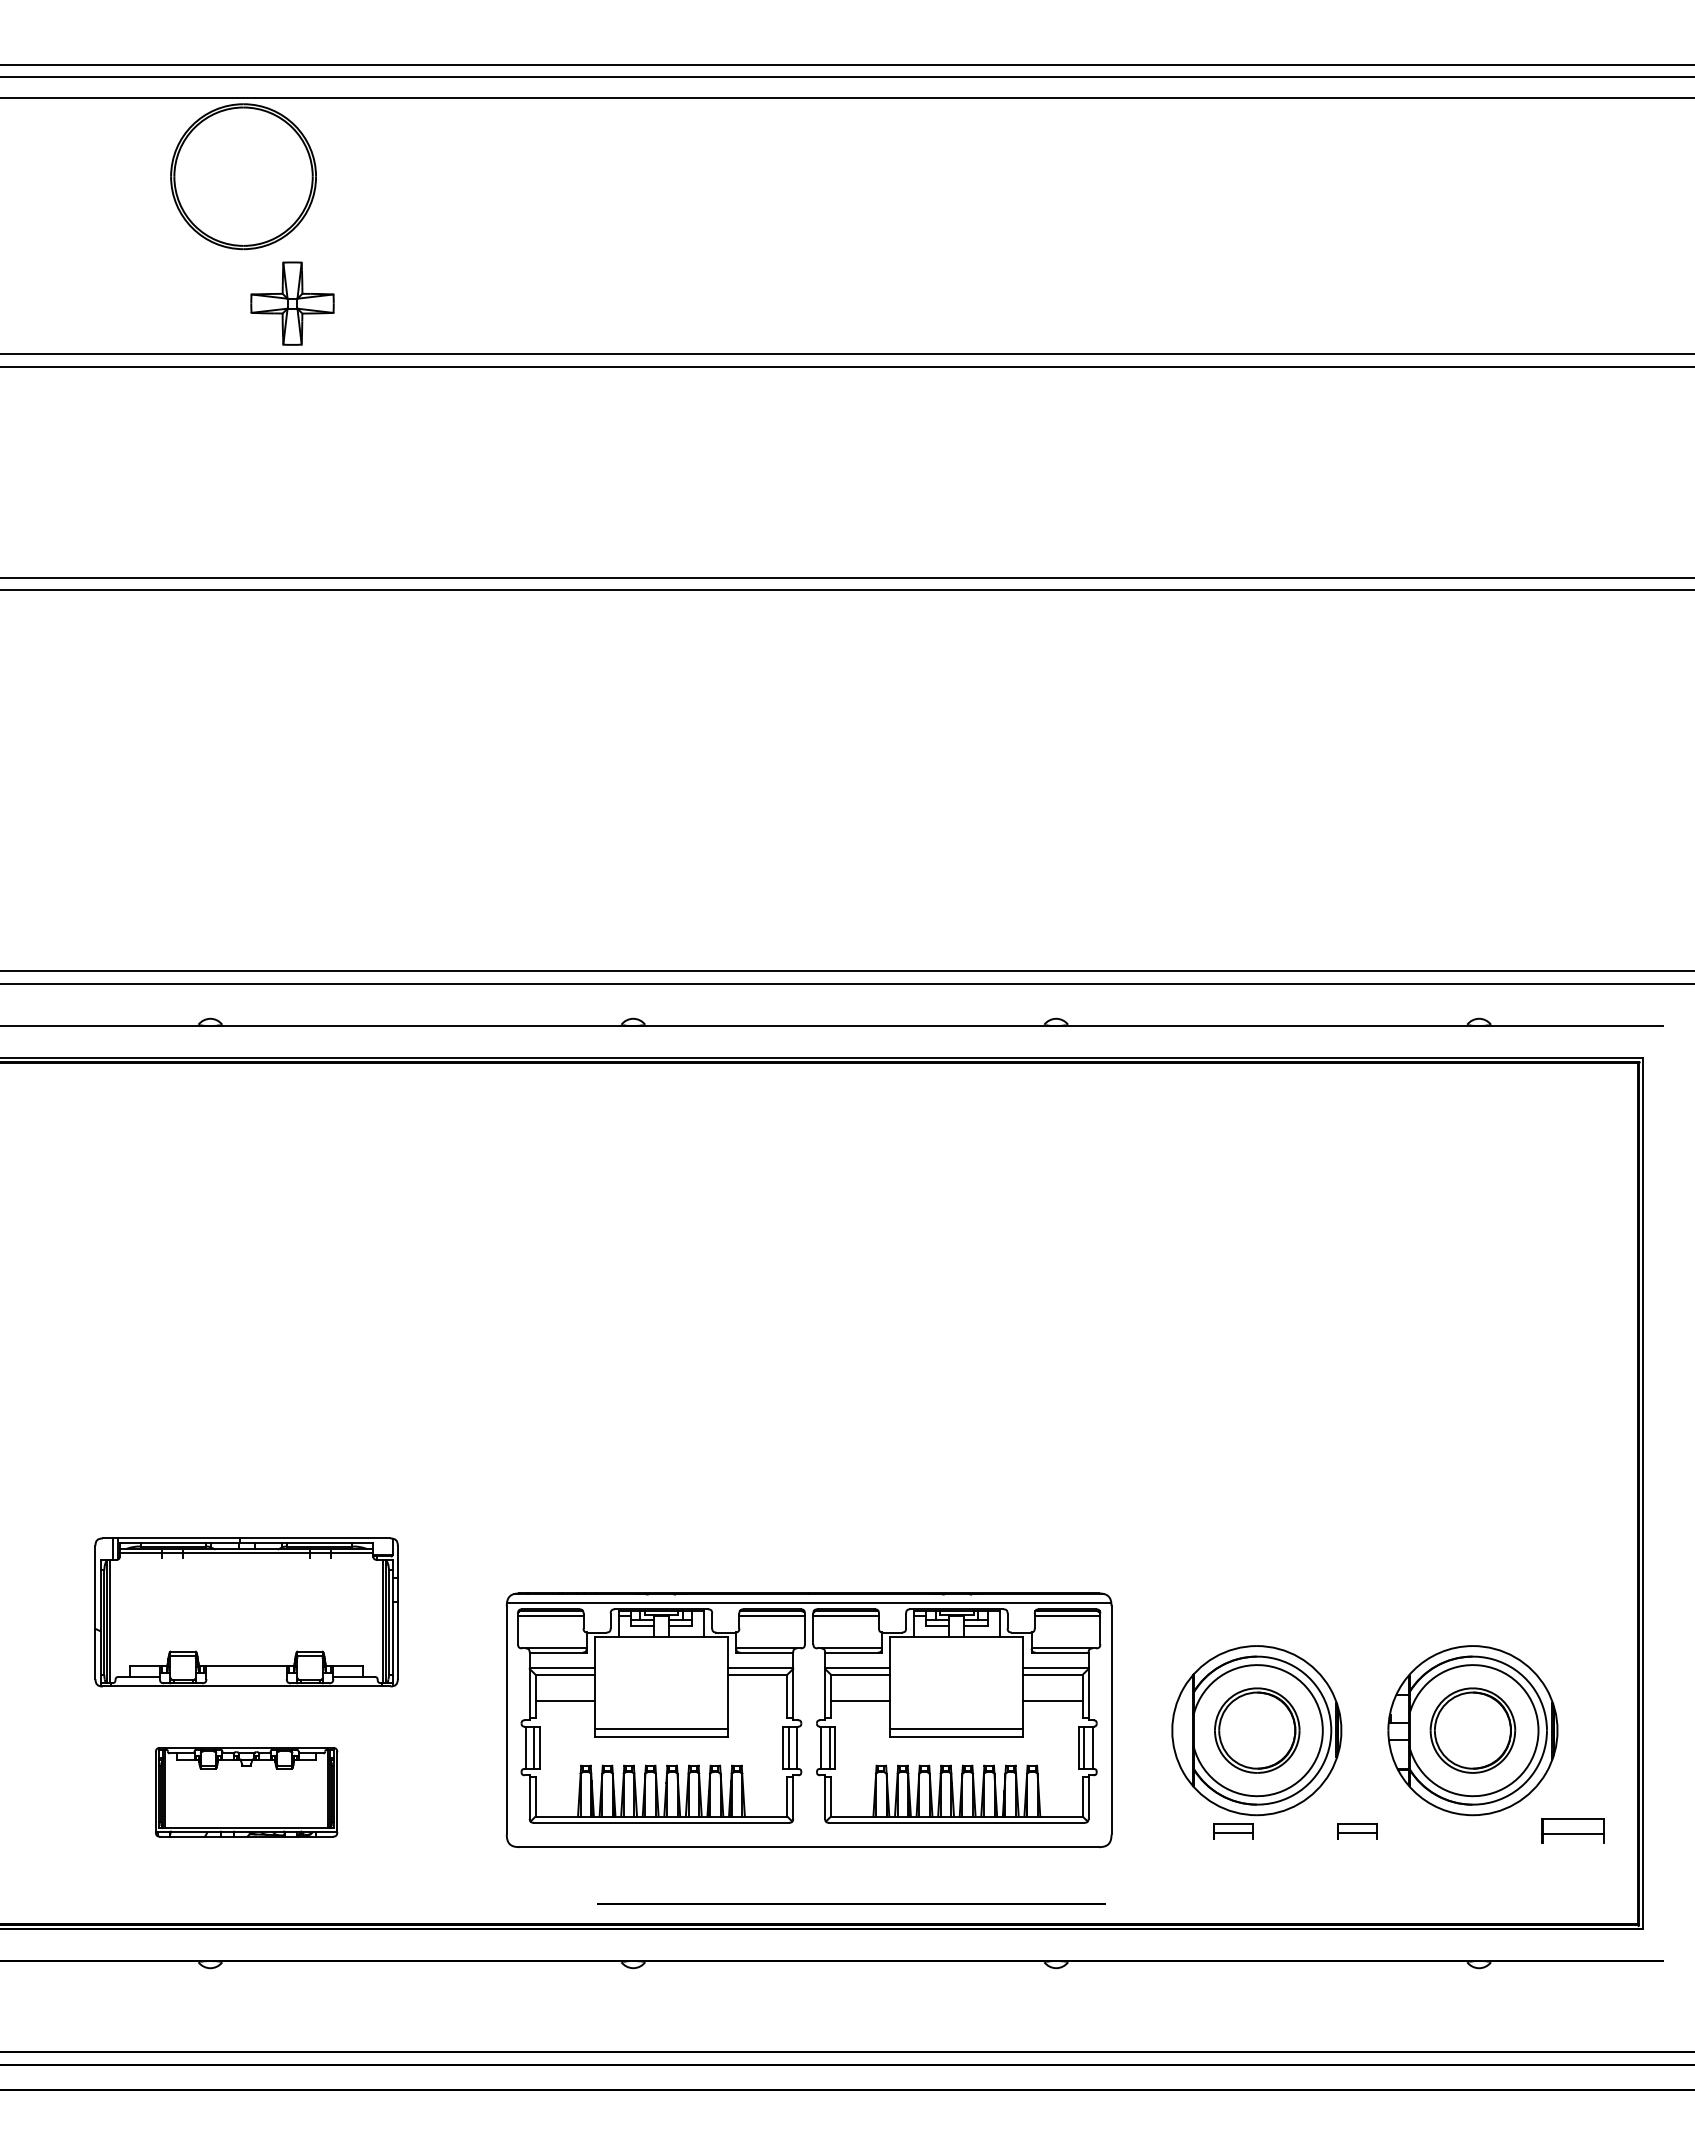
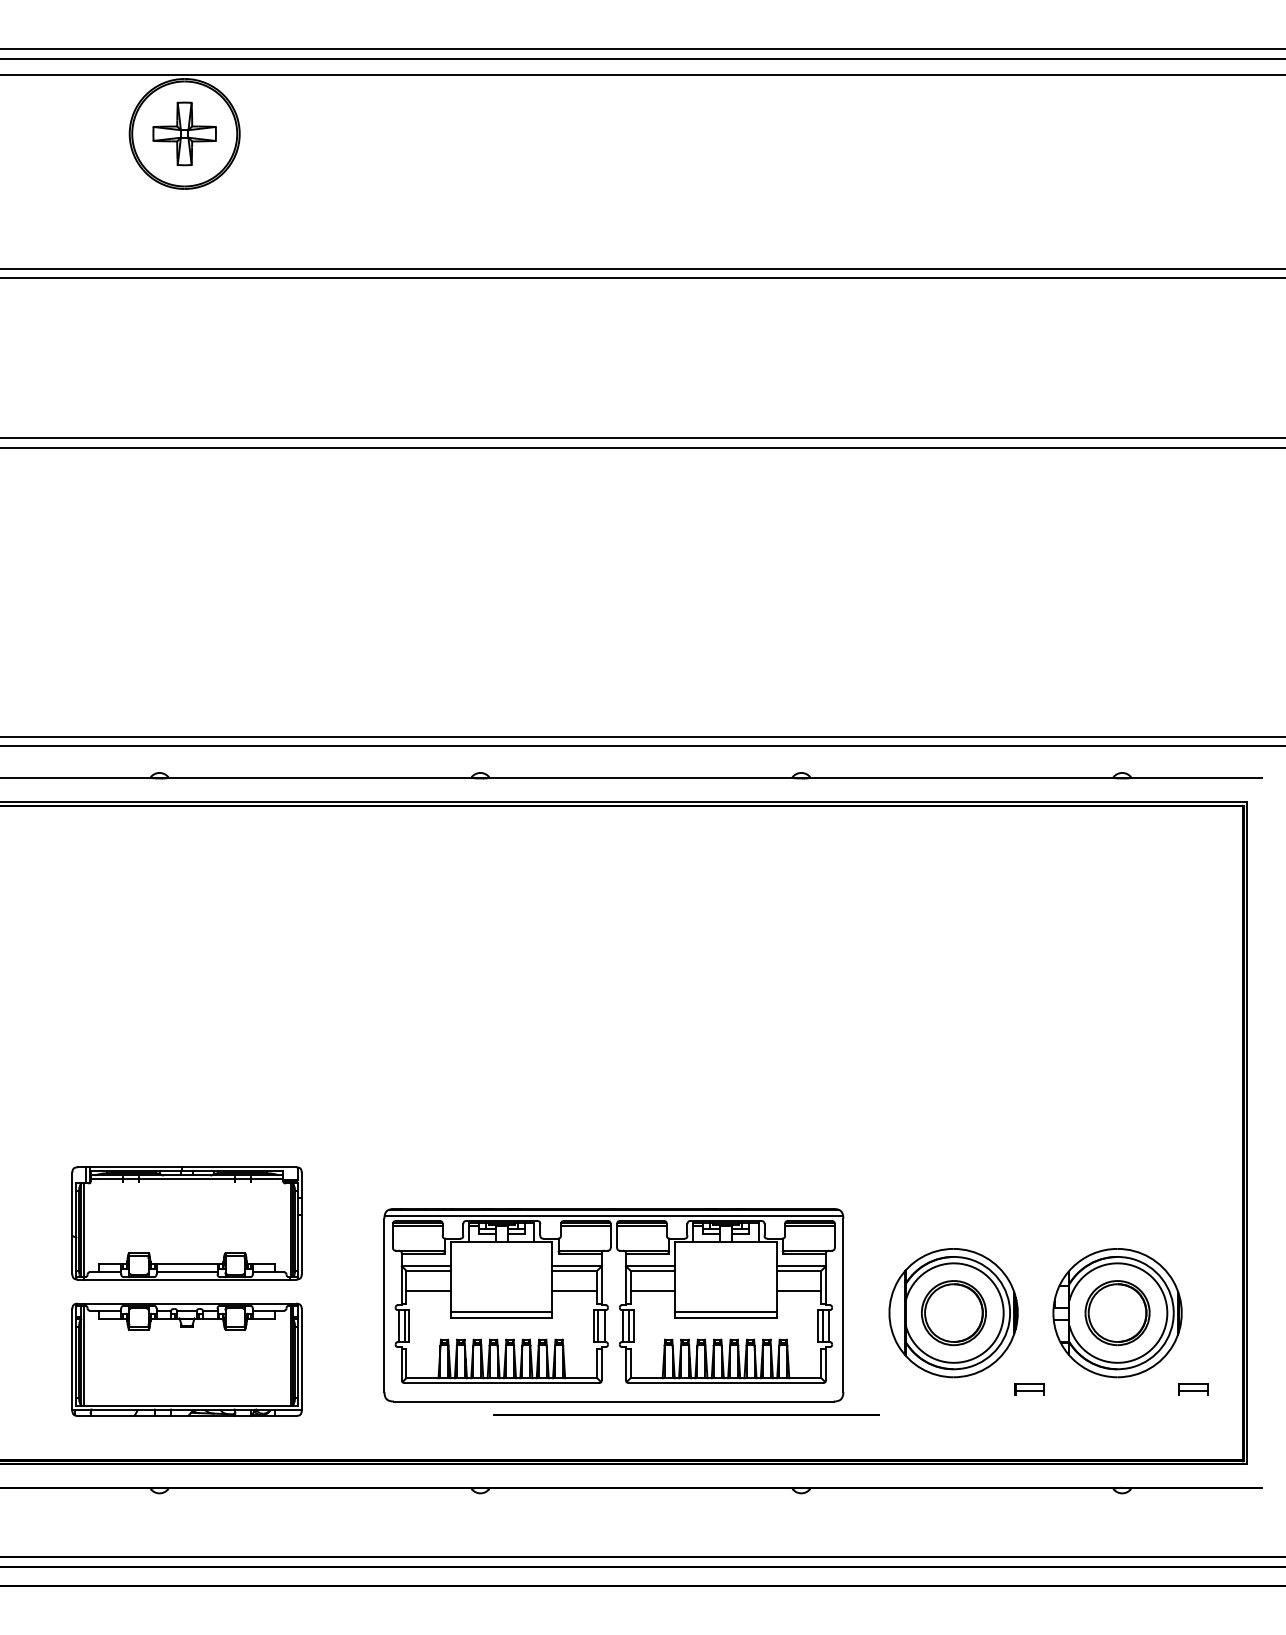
part: (292, 303) -> (184, 133), moved
line: (246, 1676) -> (186, 1272), added
line: (757, 1701) -> (574, 1290), added
part: (246, 1792) -> (186, 1360), size x1.67
part: (1233, 1831) -> (935, 1389), removed
part: (1572, 1831) -> (1193, 1389), size x0.62
line: (851, 1903) -> (686, 1414), moved

